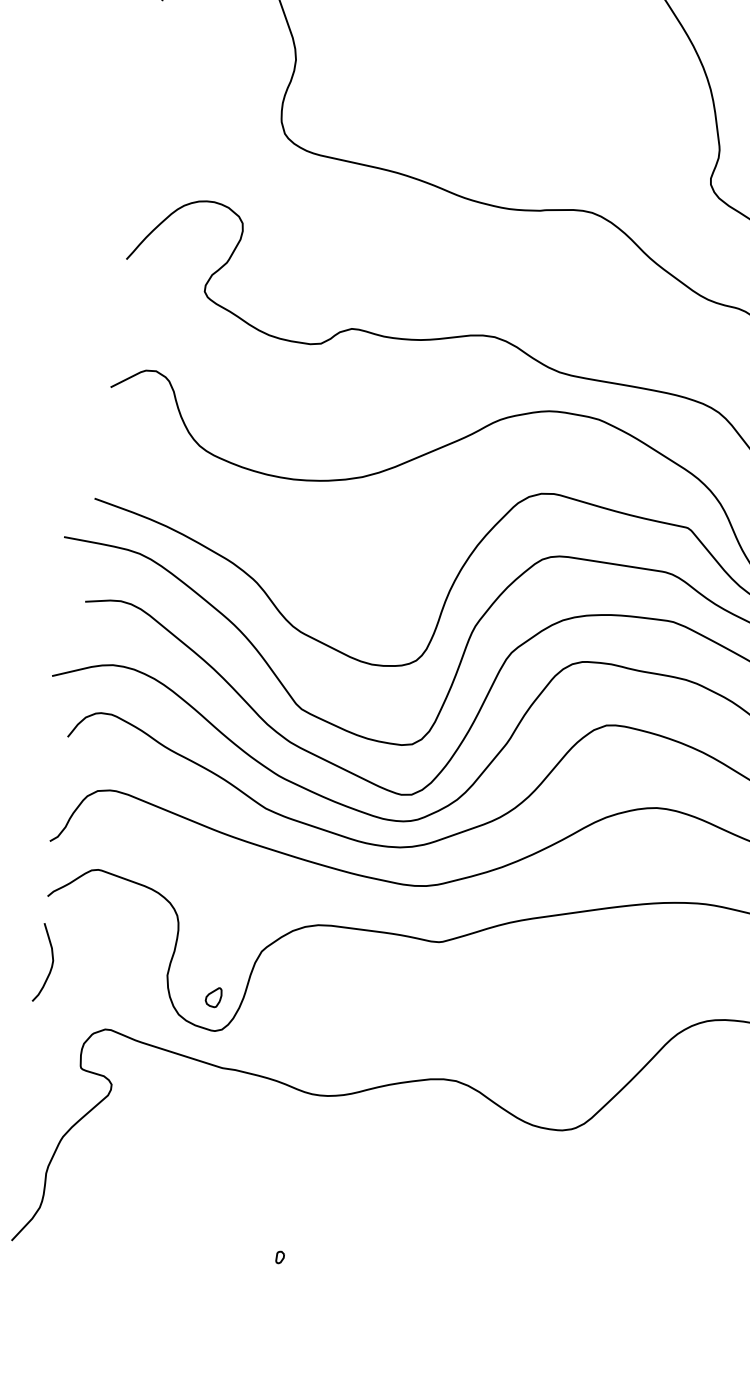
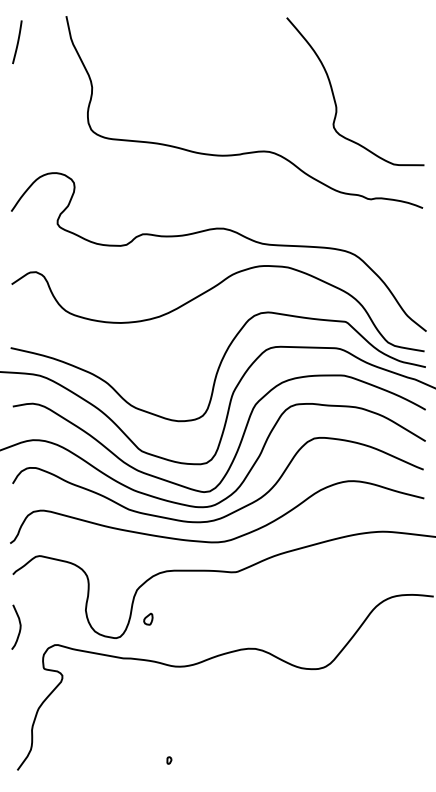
curve: (50, 962) -> (19, 626), moved
part: (214, 995) -> (148, 618), moved

